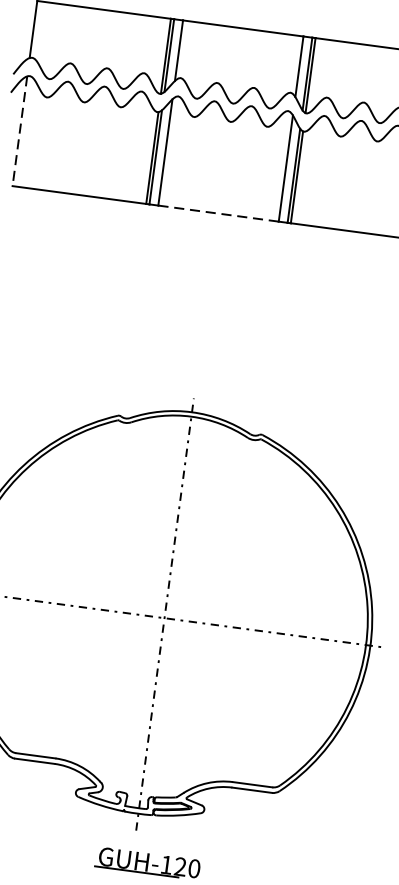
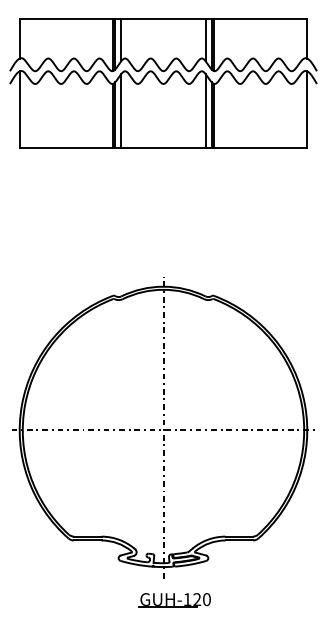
line: (19, 132) -> (19, 110), dashed -> solid
line: (218, 214) -> (163, 148), dashed -> solid

